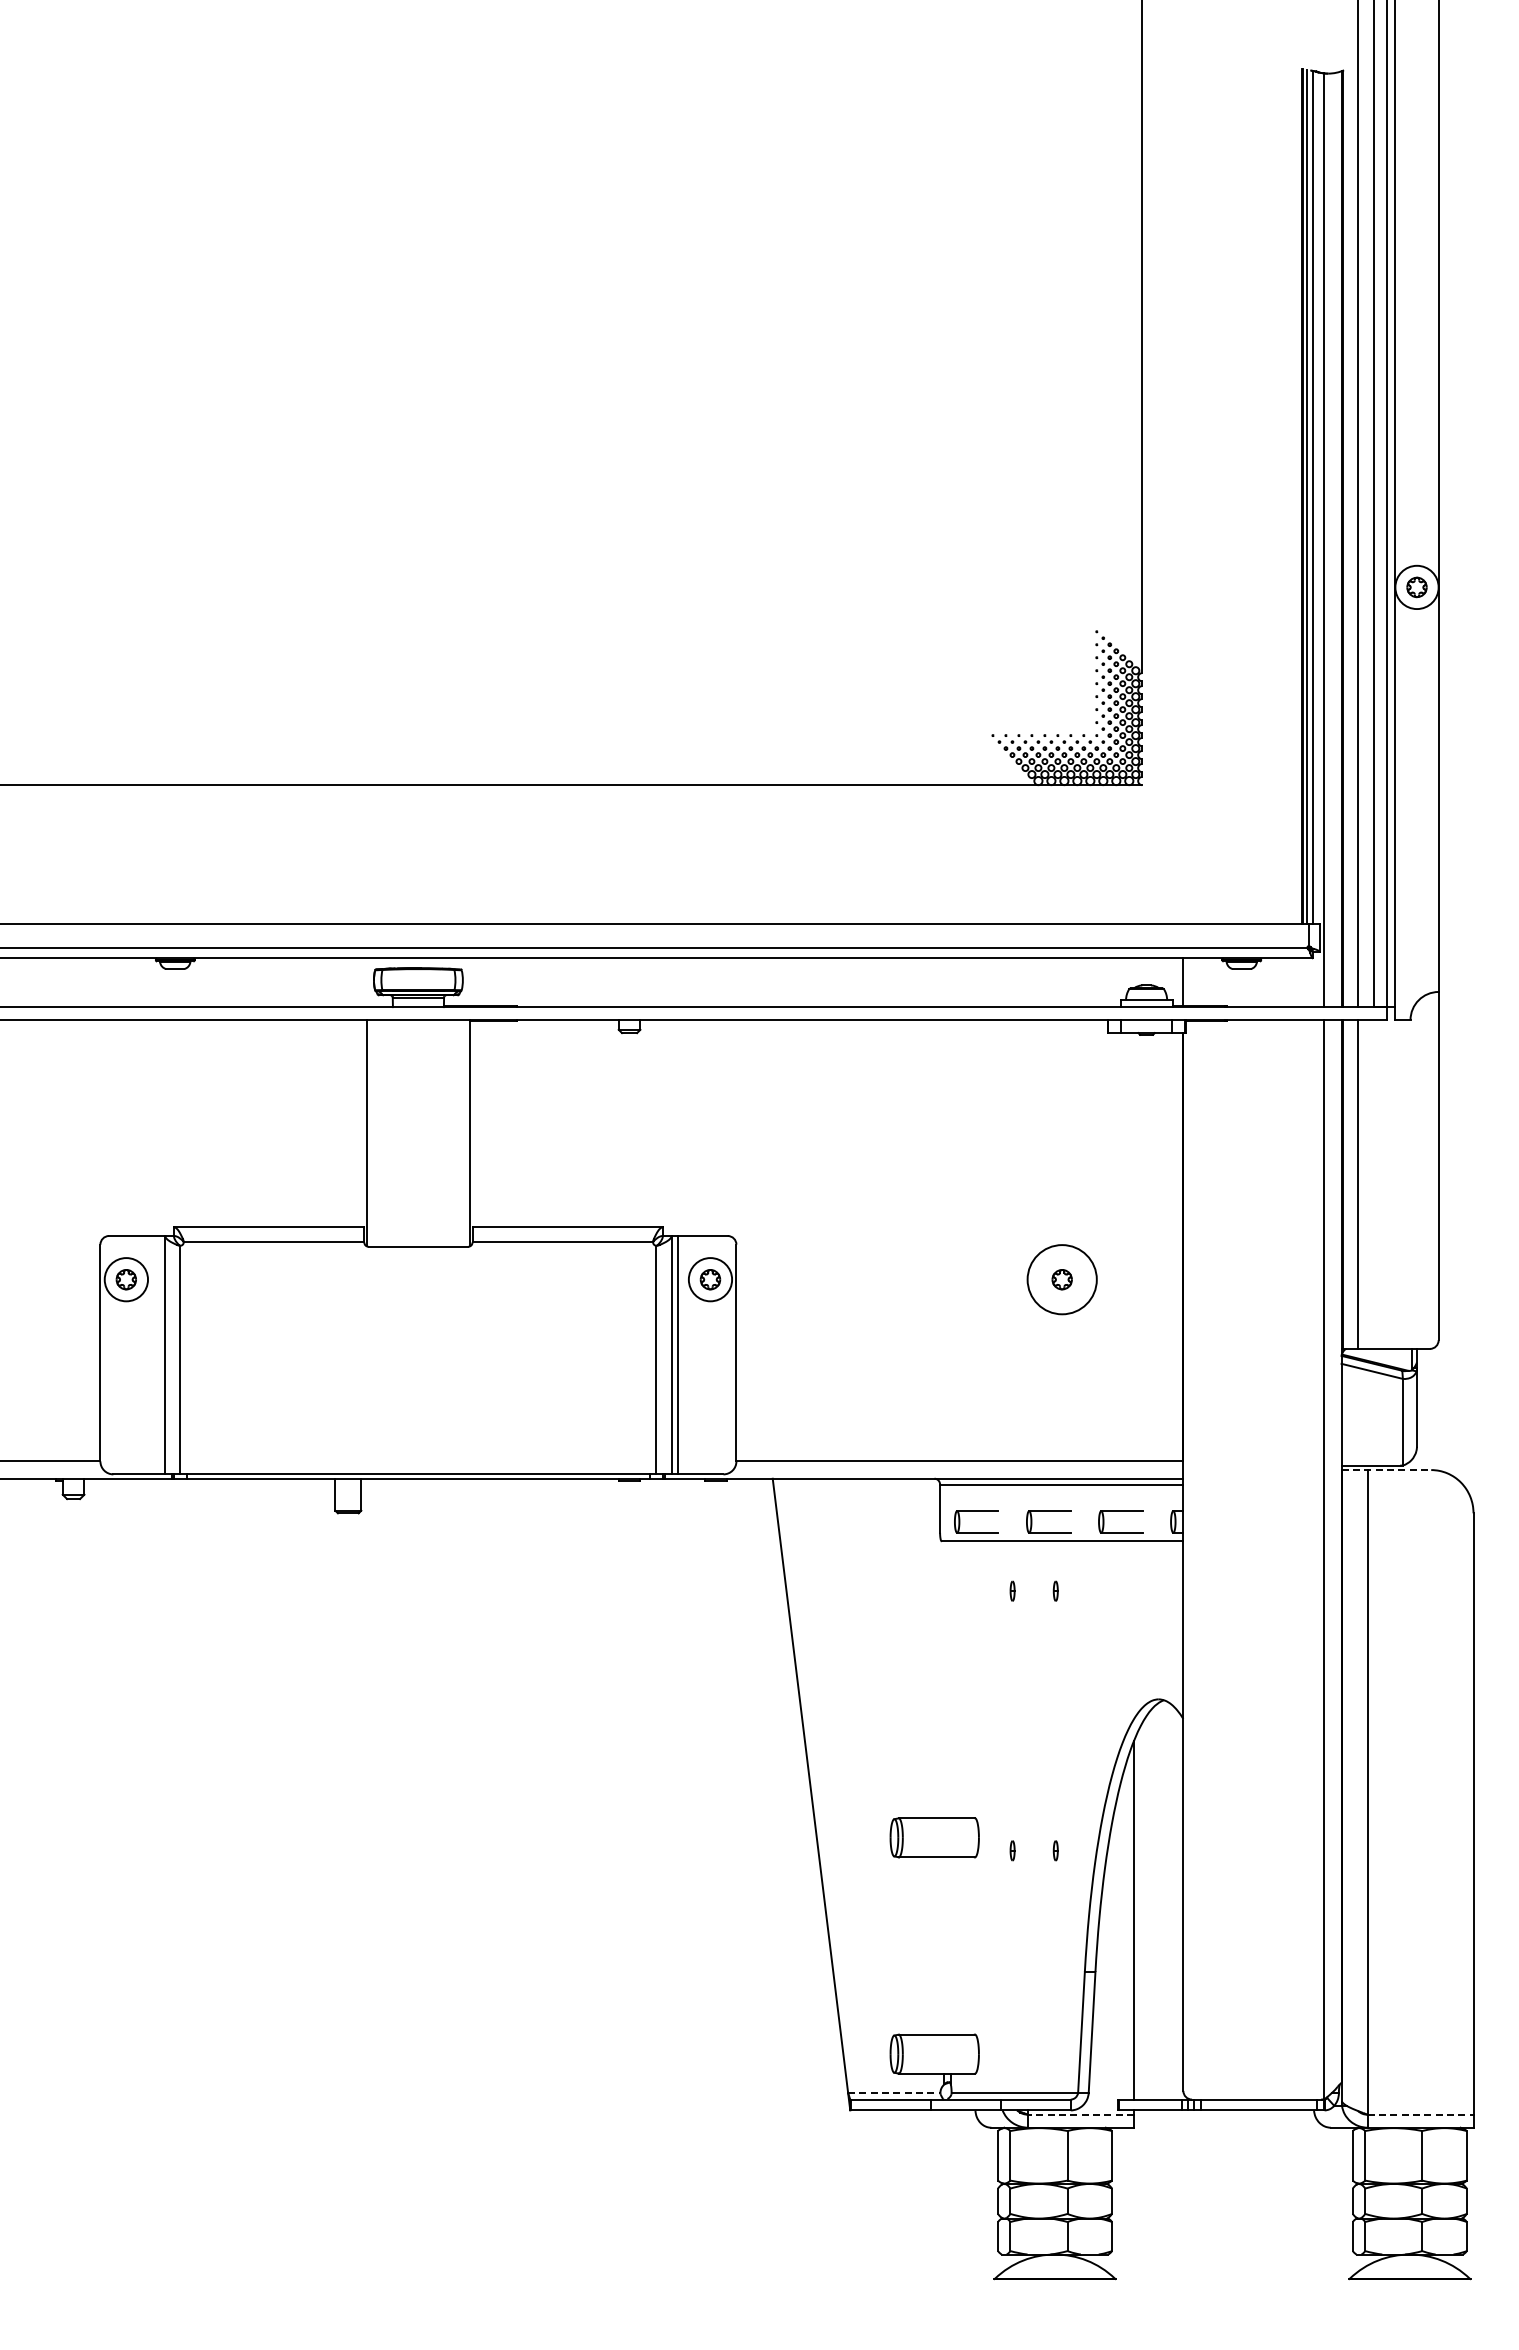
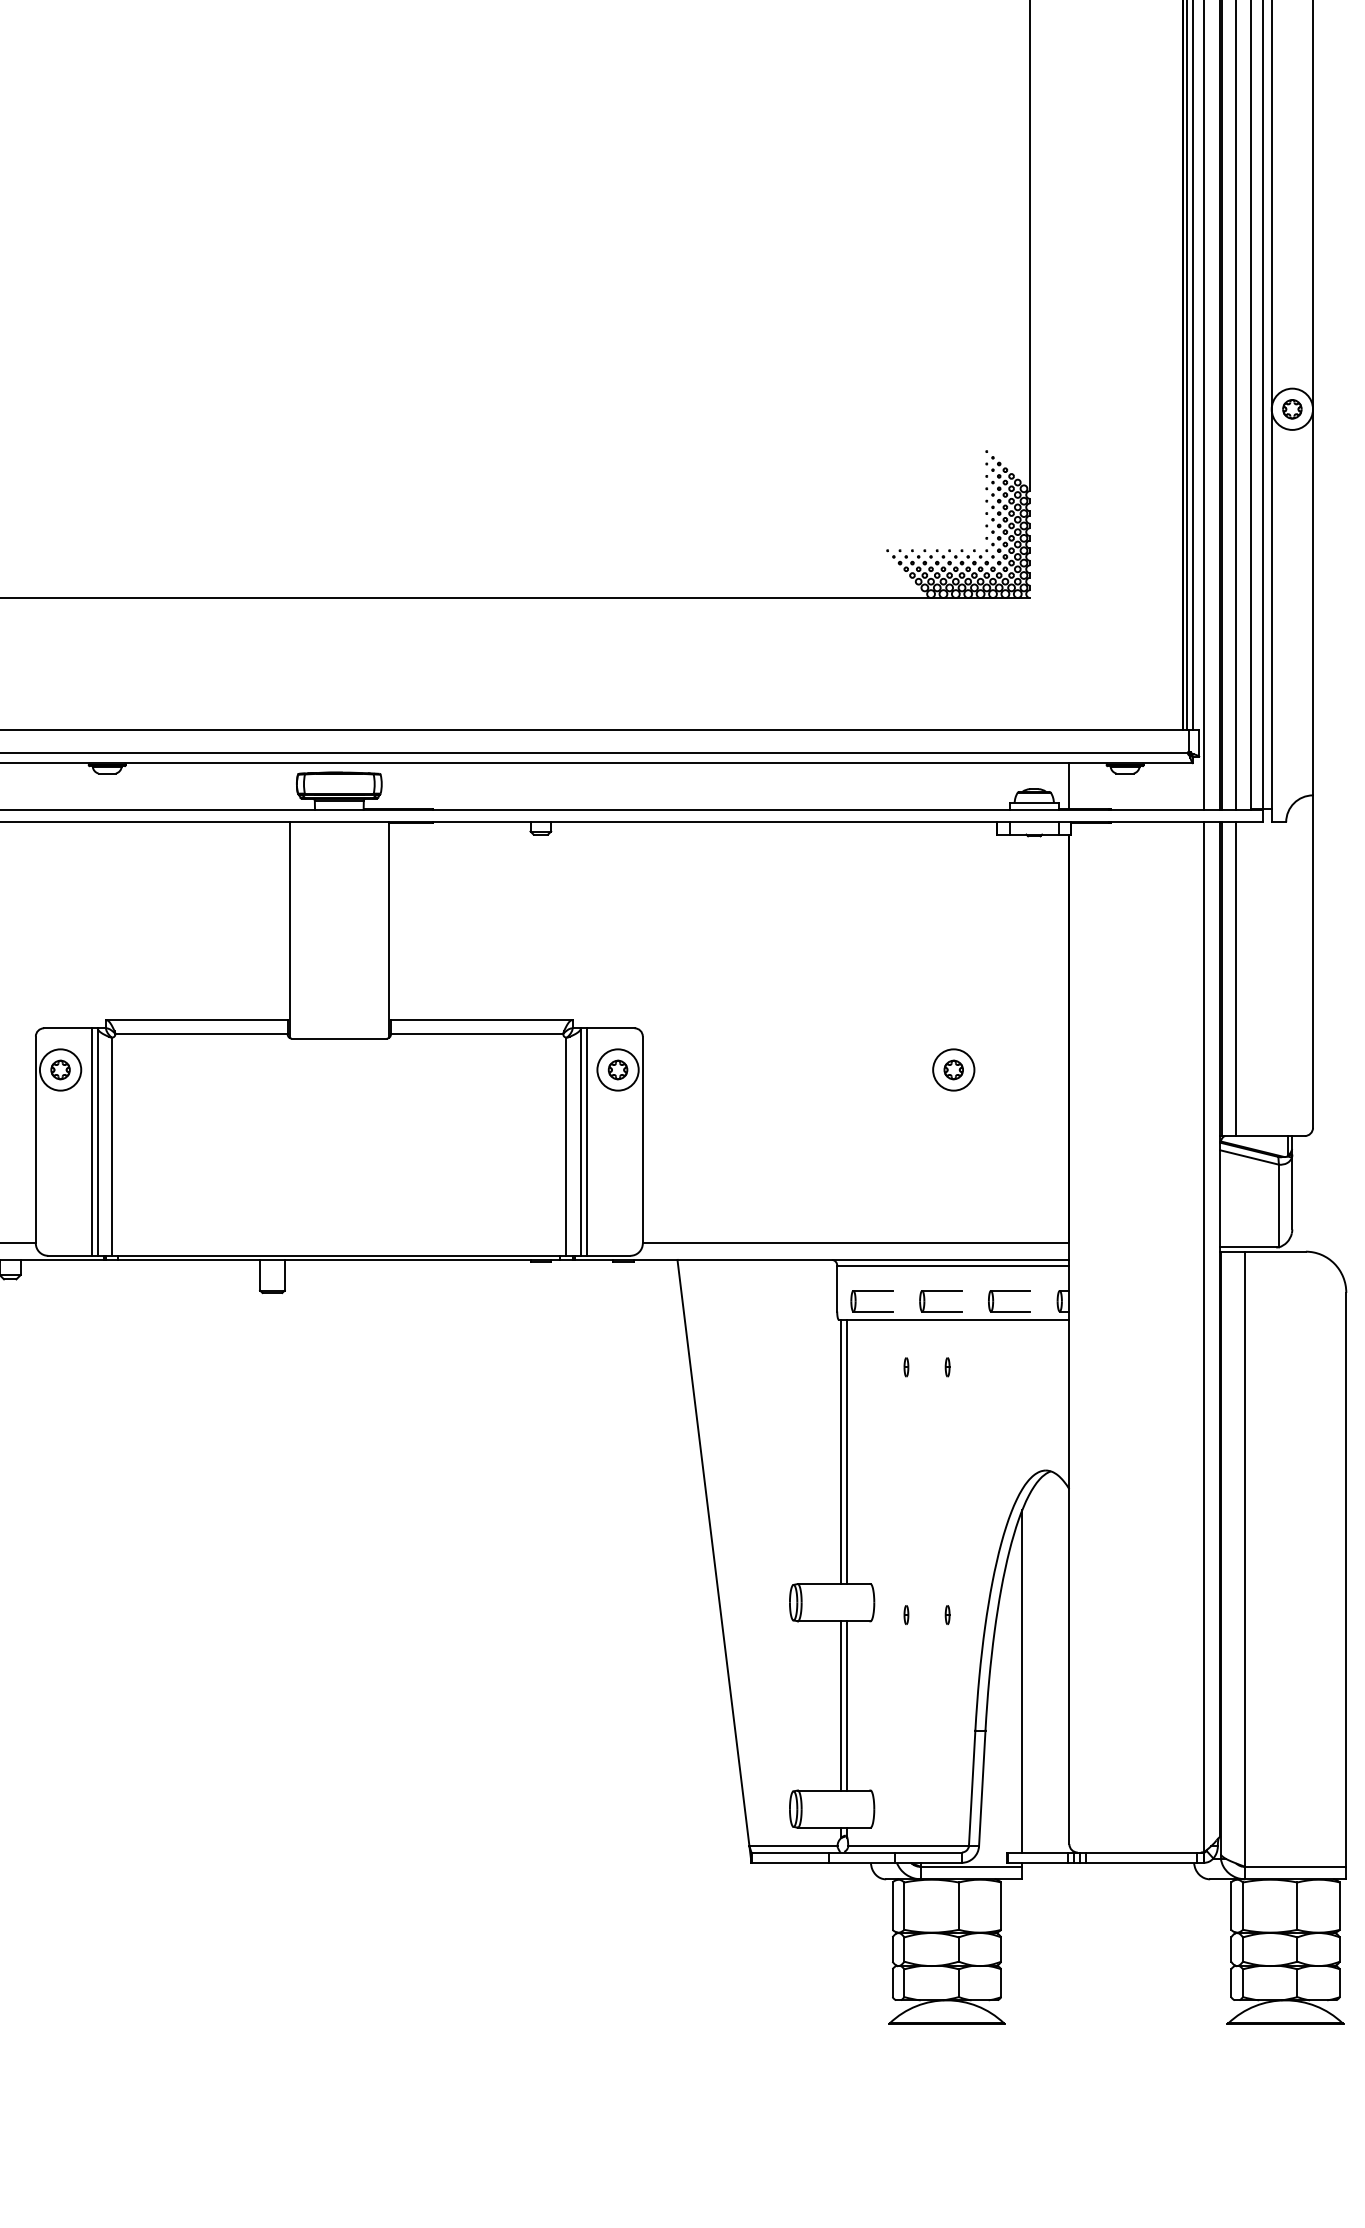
circle: (1061, 1279) -> (953, 1069), size x0.62
line: (158, 1355) -> (91, 1142), added
line: (1386, 1470) -> (1263, 1252), dashed -> solid
line: (944, 1679) -> (841, 1451), added
line: (950, 1679) -> (847, 1451), added
line: (944, 1945) -> (841, 1705), added
line: (950, 1945) -> (847, 1705), added
line: (894, 2093) -> (793, 1846), dashed -> solid
line: (1081, 2114) -> (972, 1866), dashed -> solid
line: (1420, 2114) -> (1295, 1866), dashed -> solid

